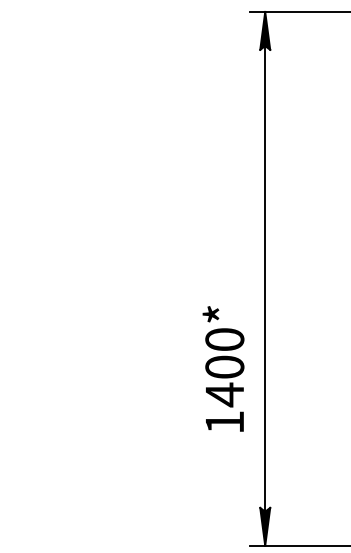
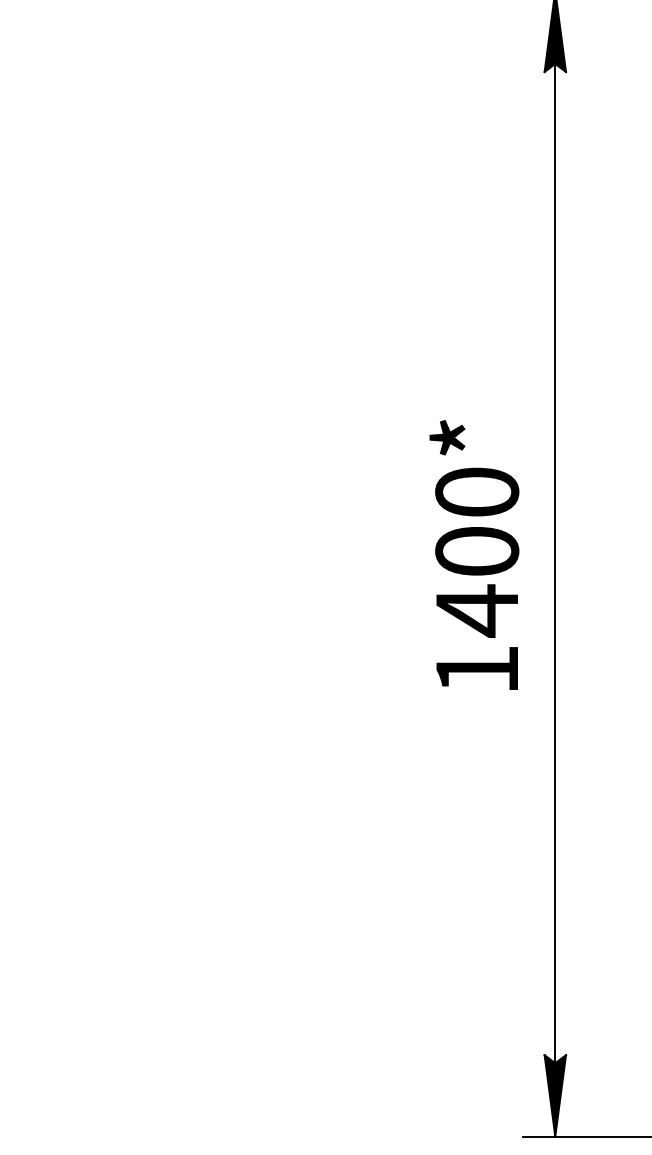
text: (223, 368) -> (474, 554), moved

